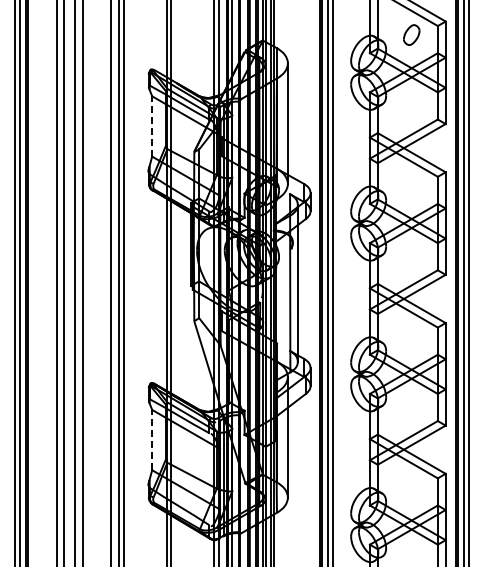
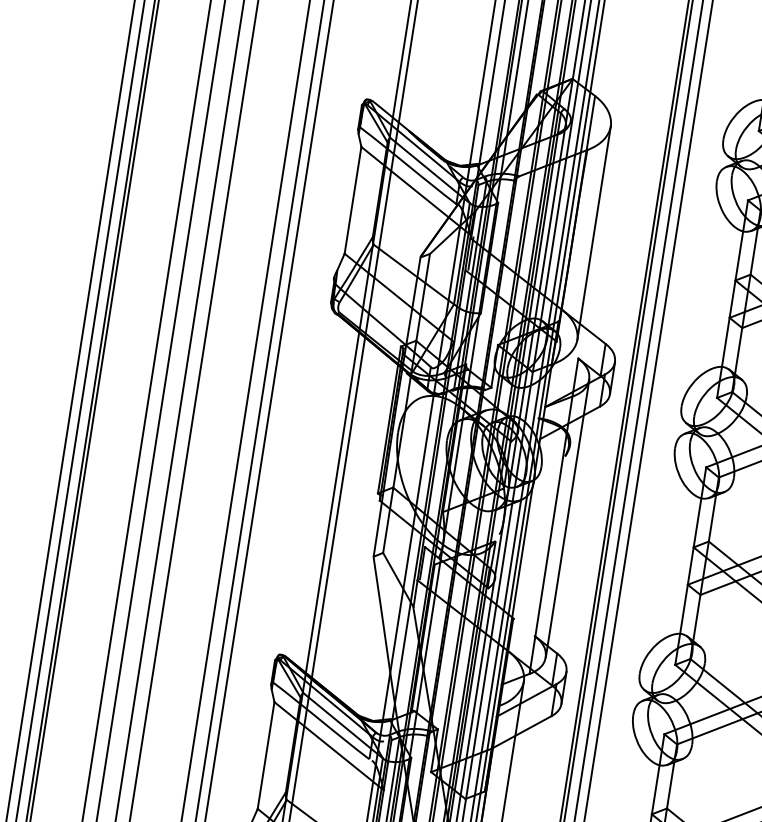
line: (152, 125) -> (353, 198), dashed -> solid
line: (152, 439) -> (266, 754), dashed -> solid

